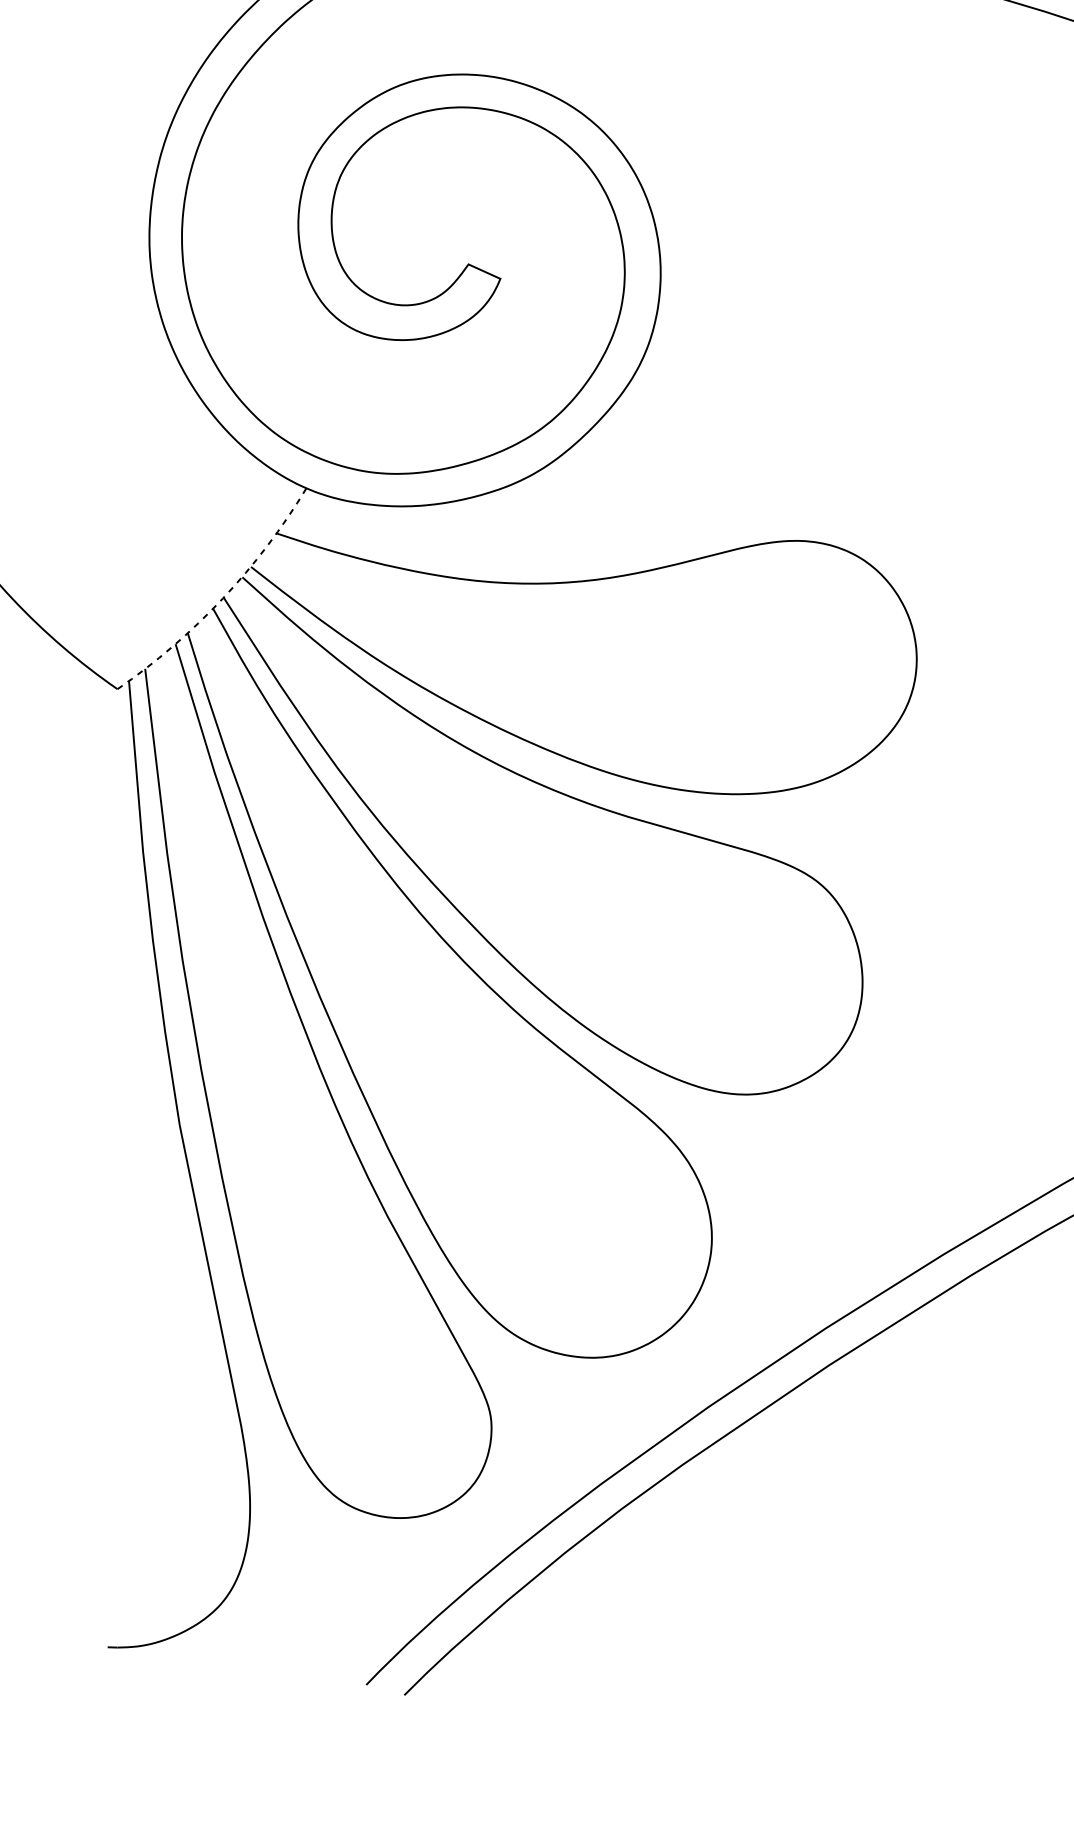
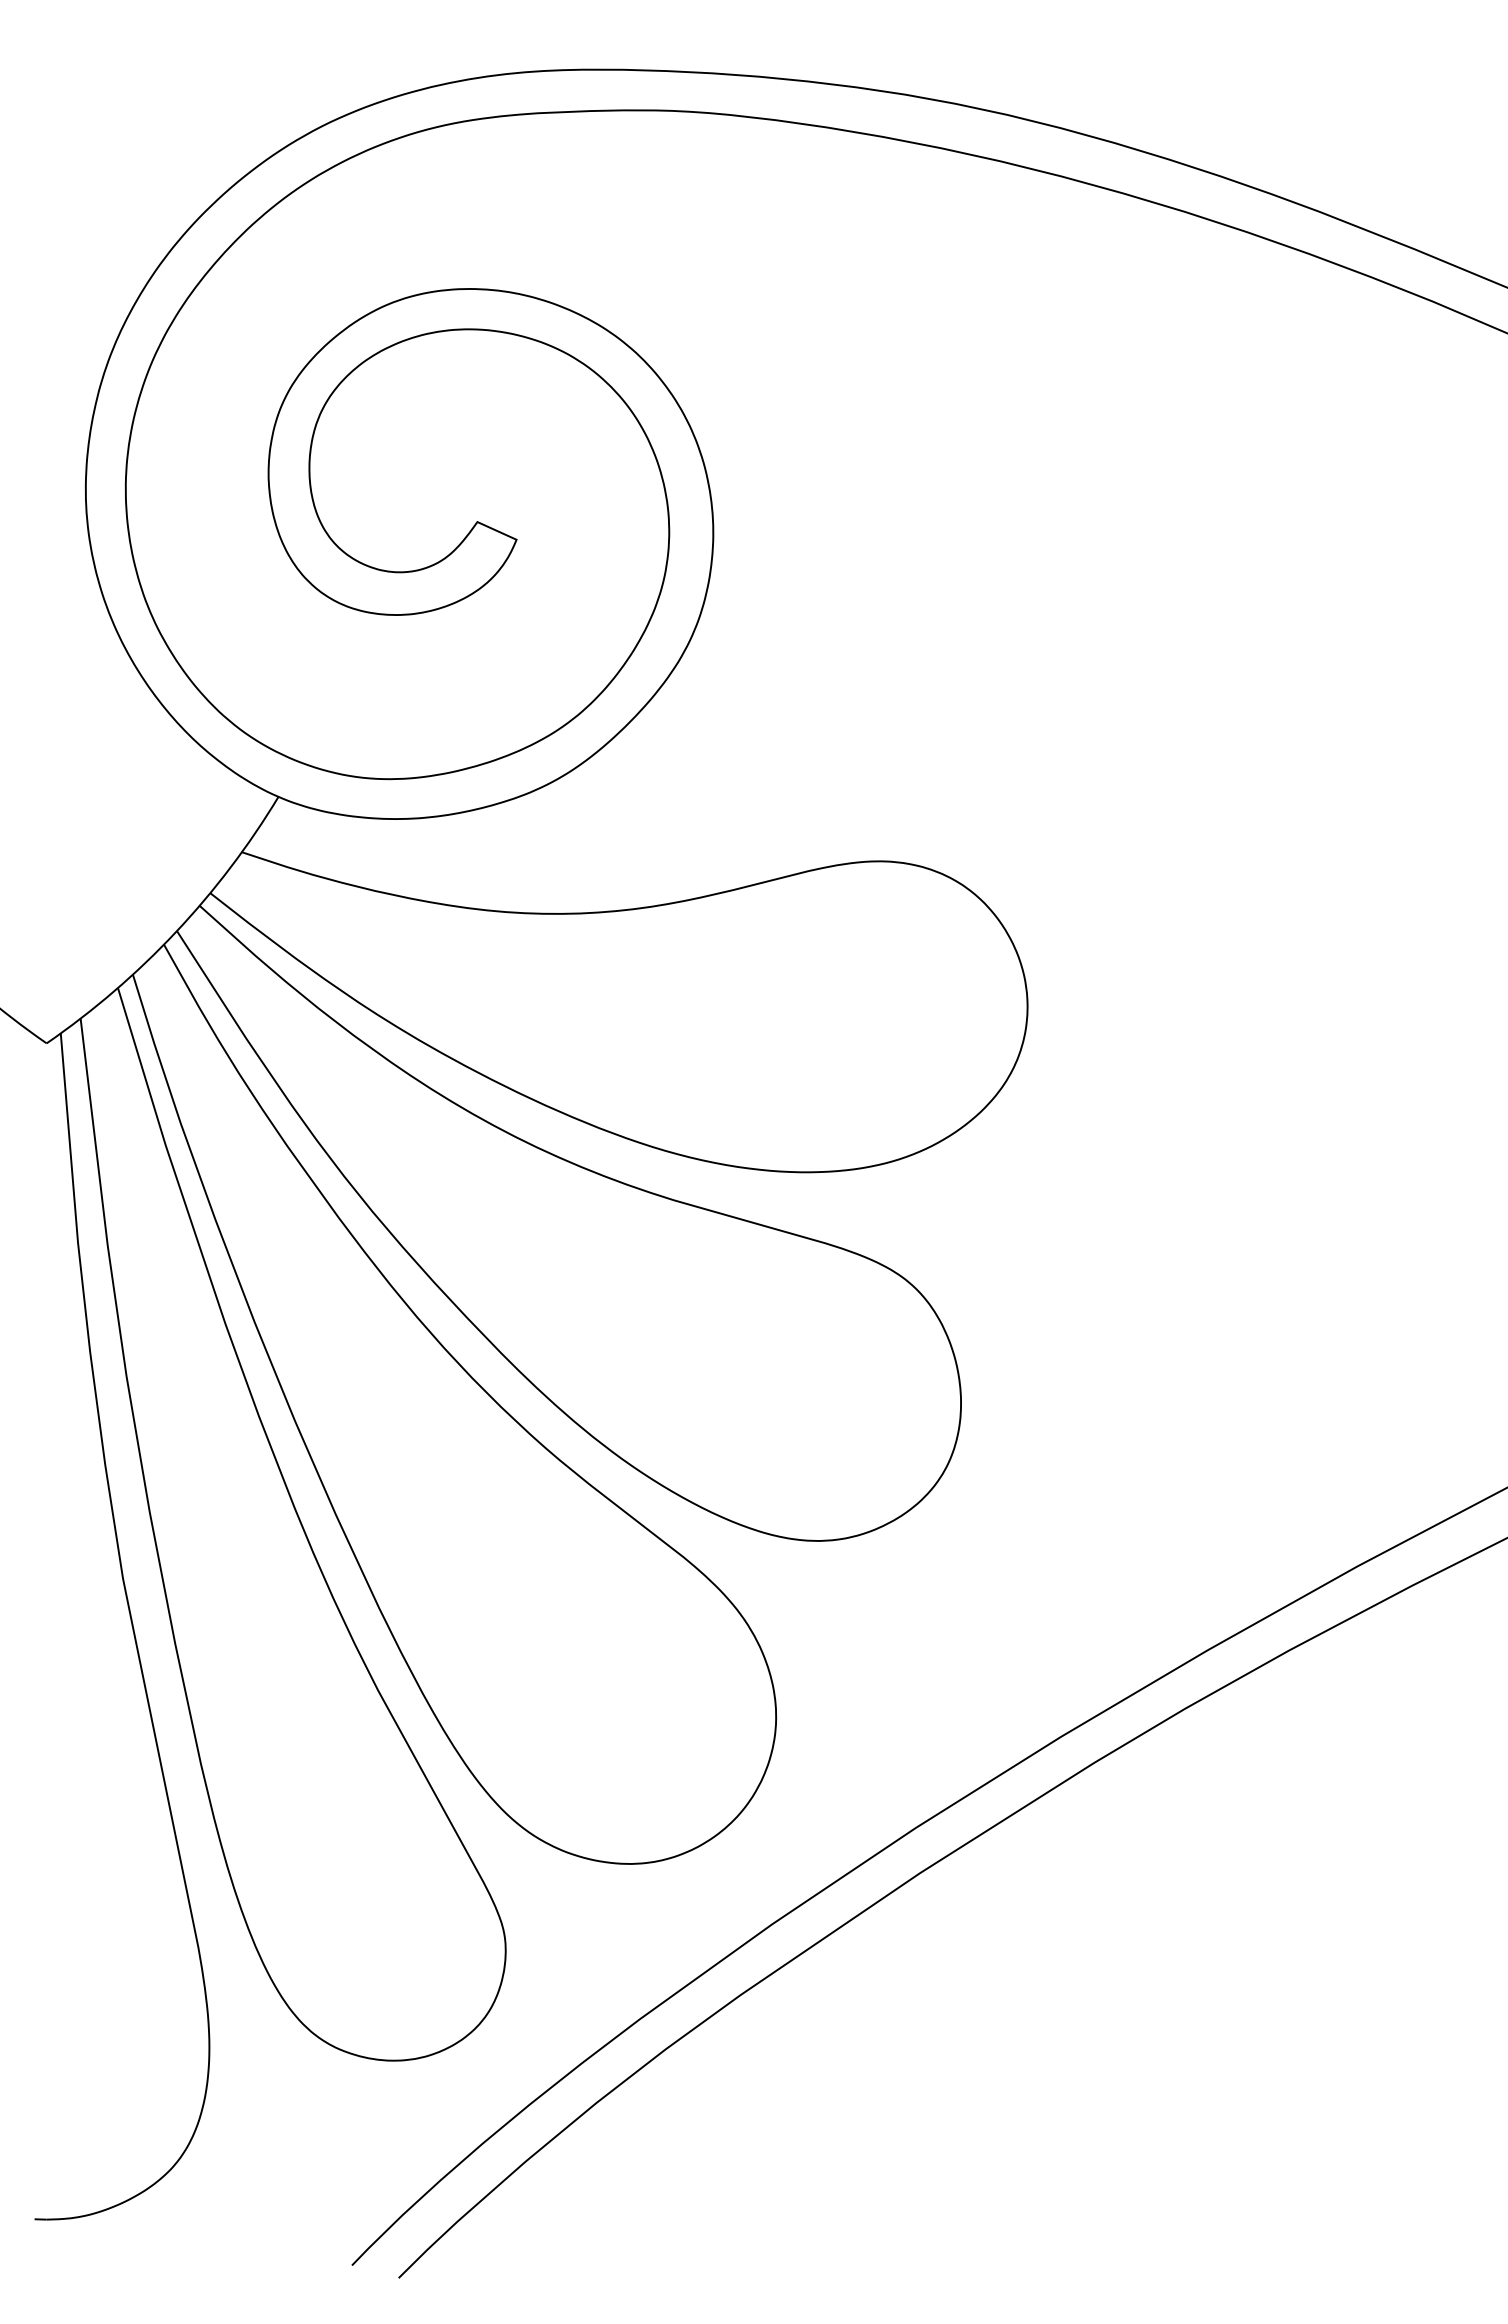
arc: (222, 598) -> (175, 932), dashed -> solid

